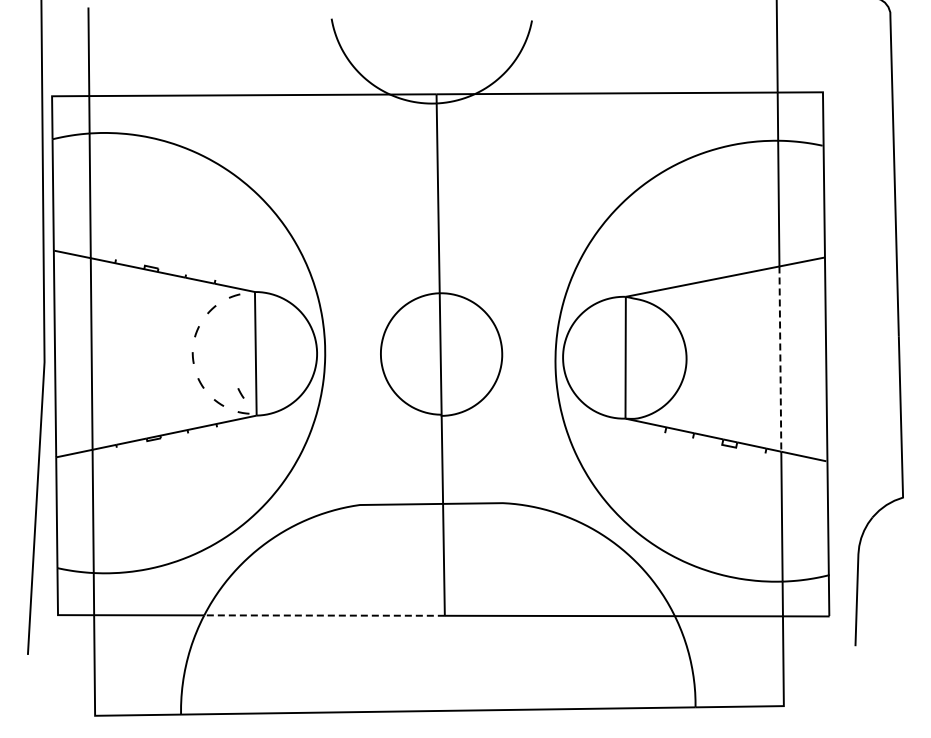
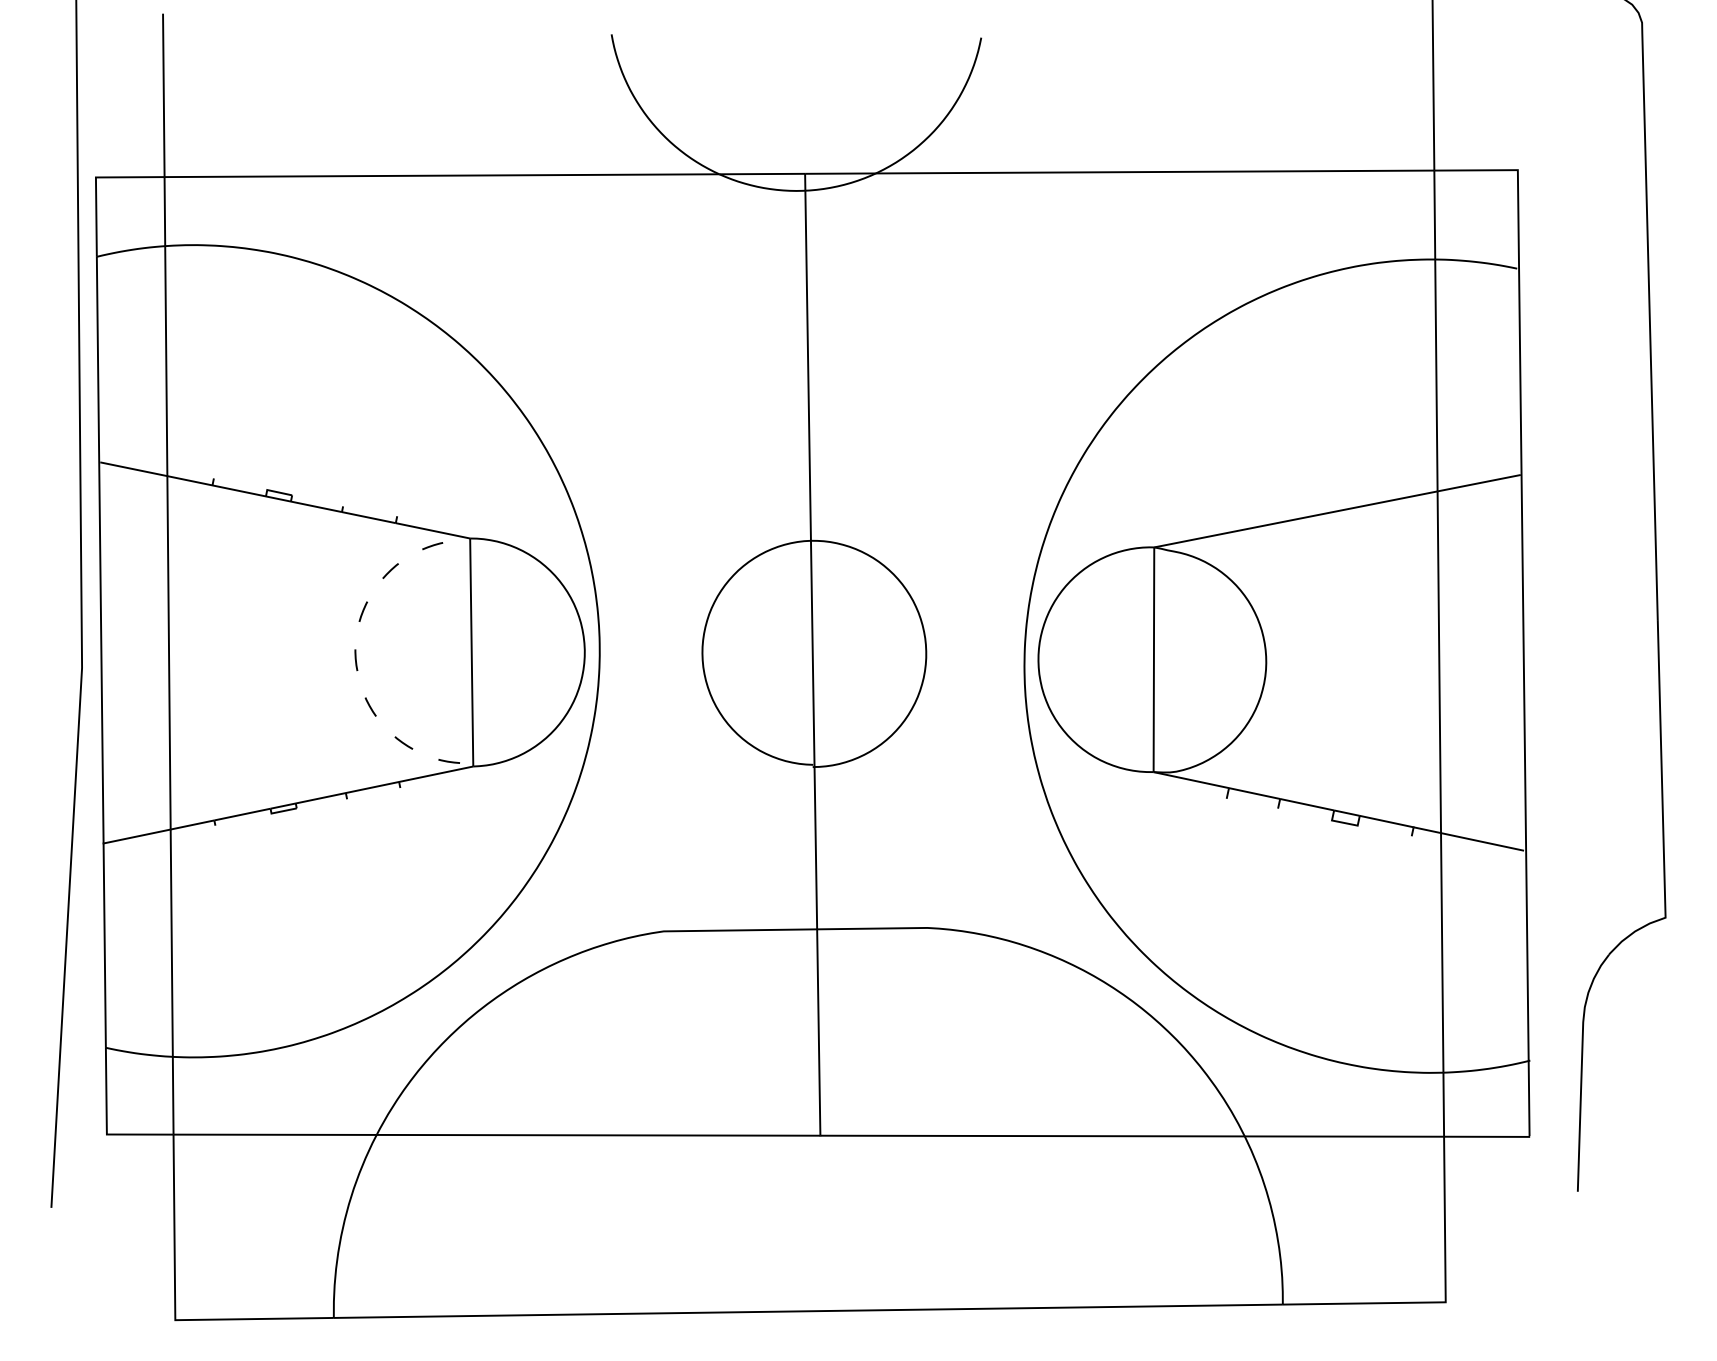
line: (780, 359) -> (1439, 662), dashed -> solid
line: (240, 393) -> (443, 725), removed
line: (324, 615) -> (598, 1135), dashed -> solid

